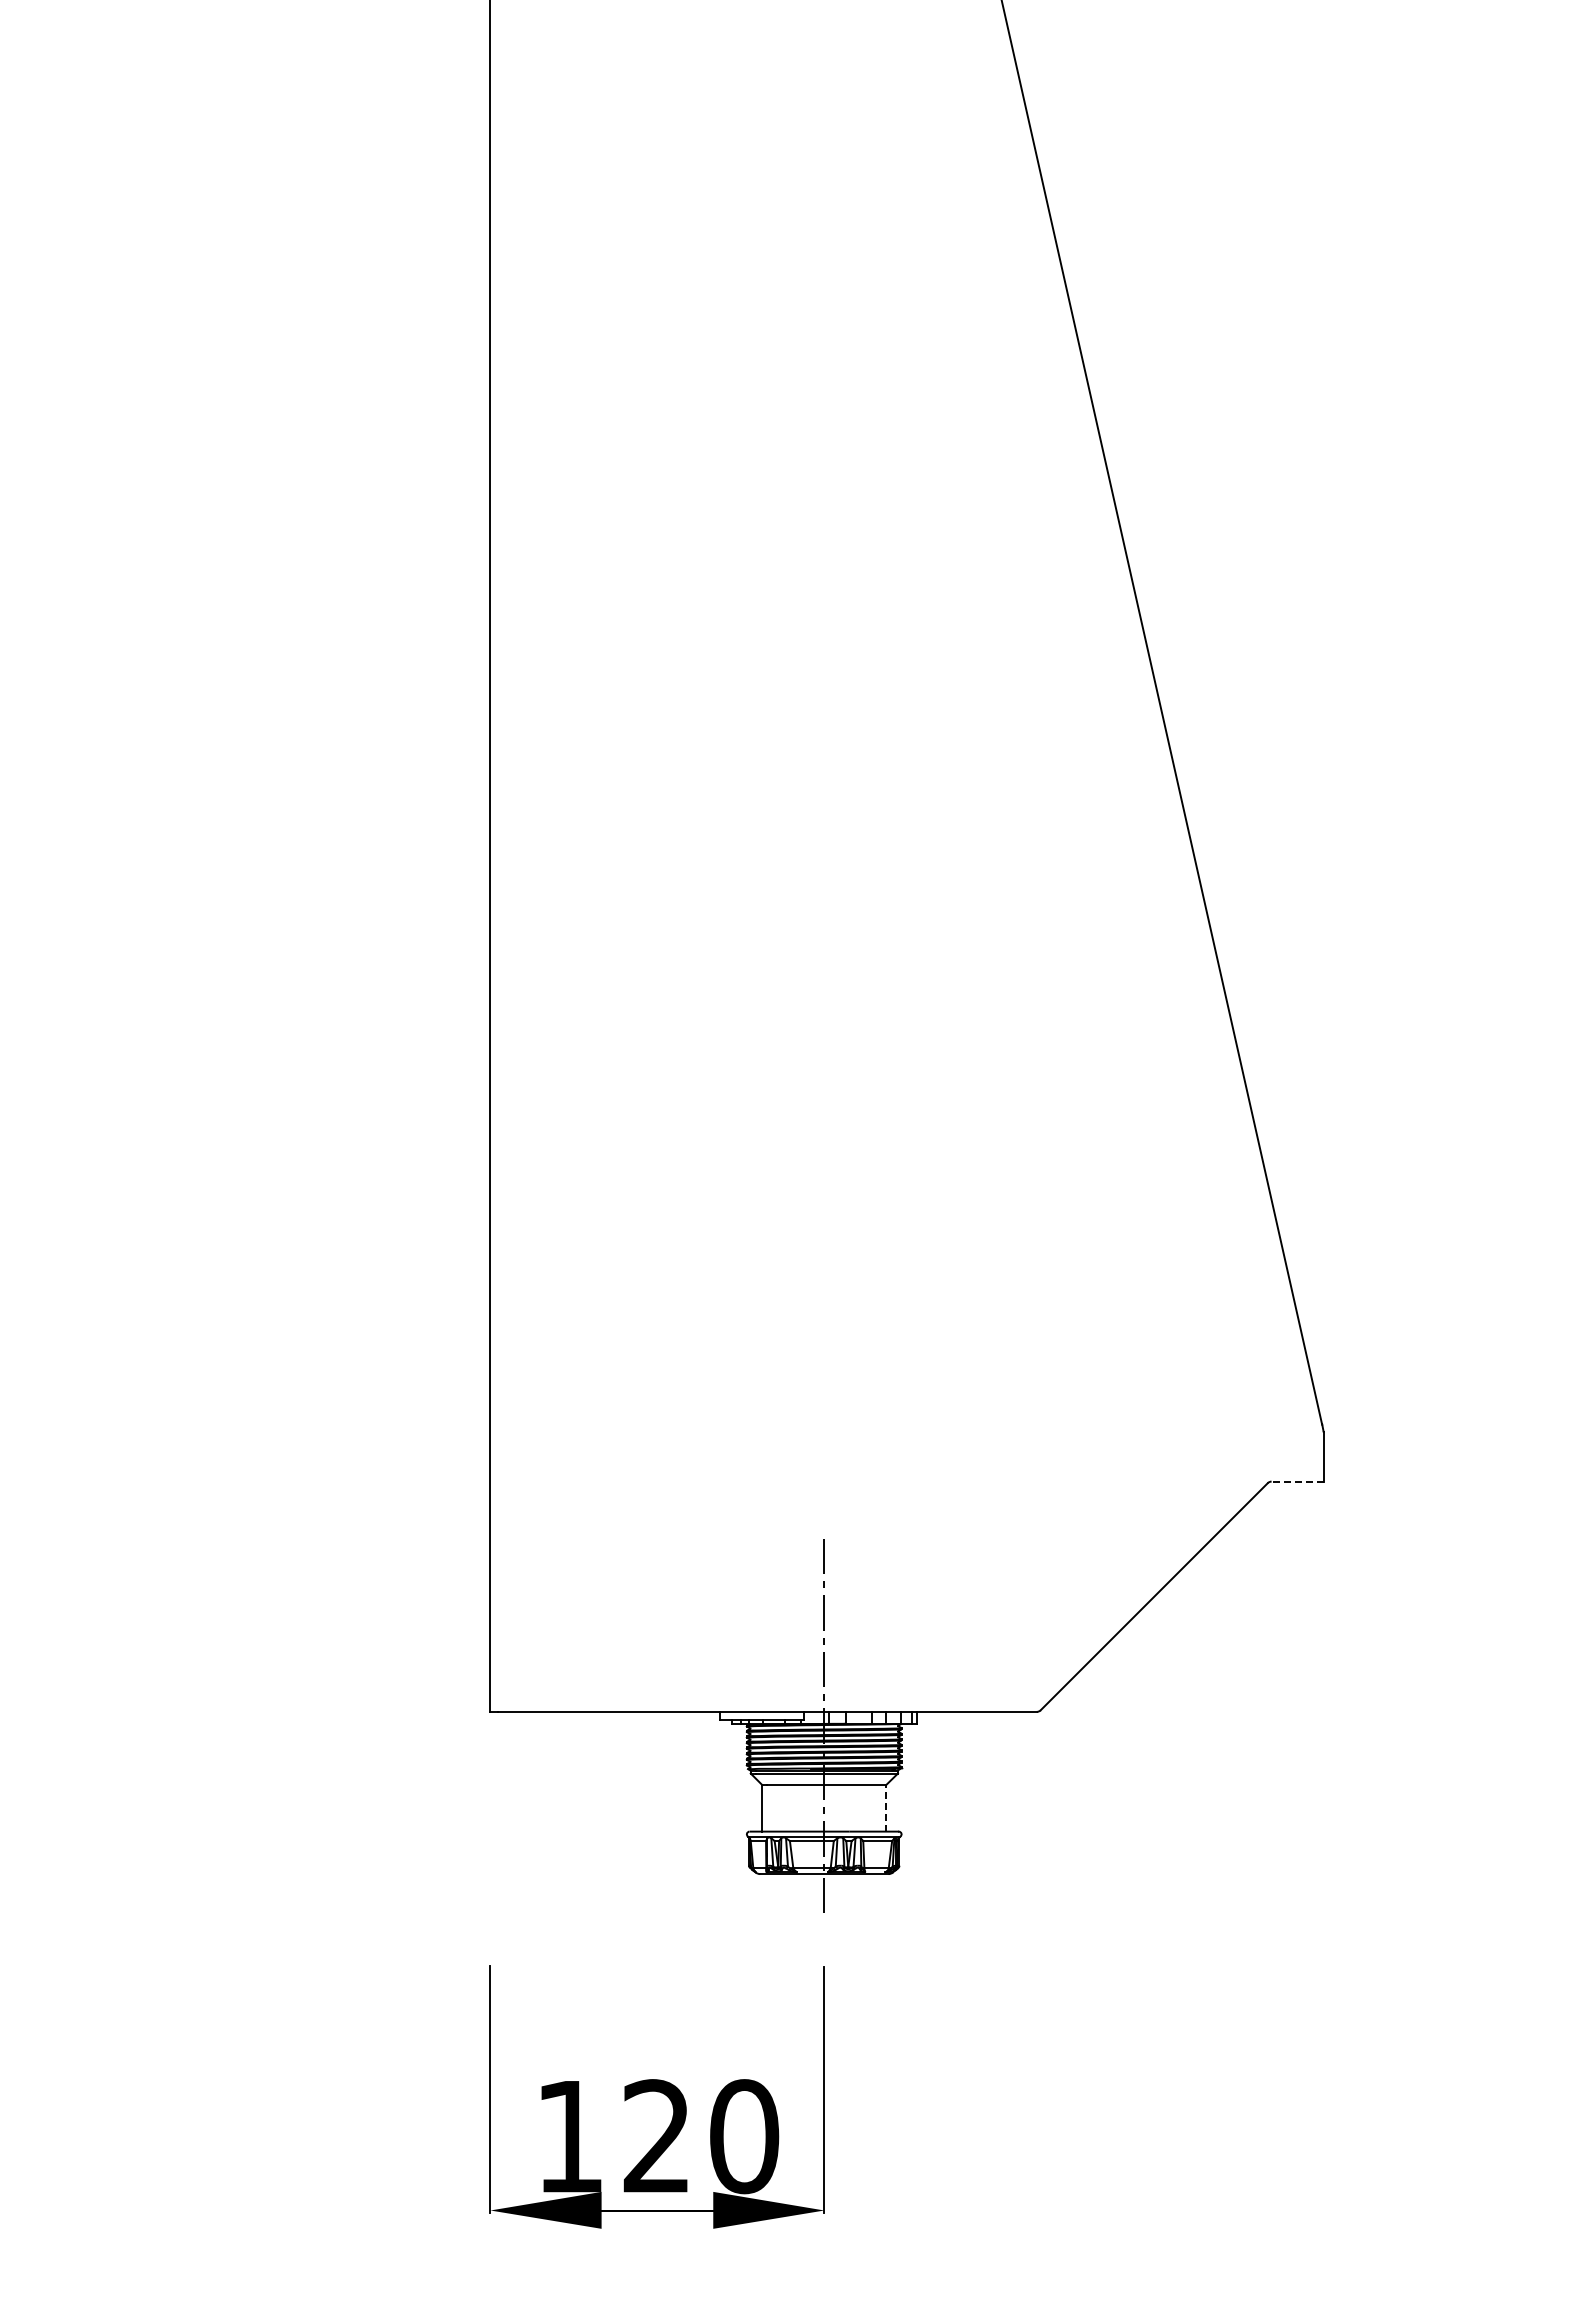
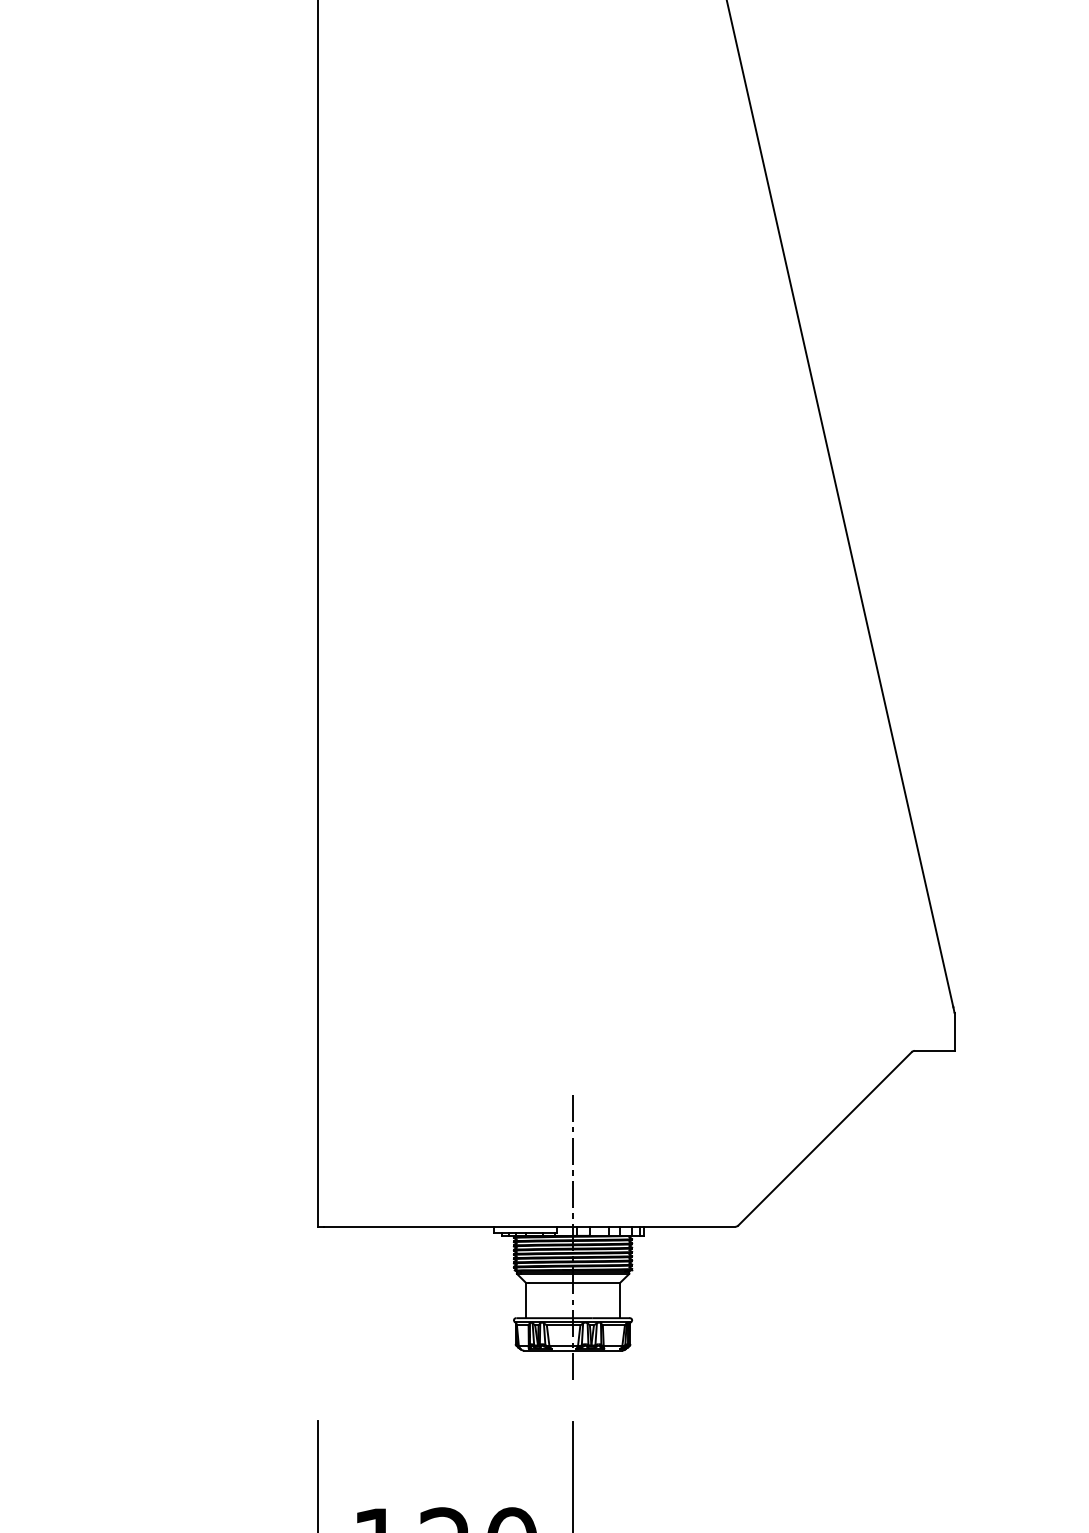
line: (1297, 1481) -> (934, 1050), dashed -> solid
line: (886, 1807) -> (620, 1299), dashed -> solid

